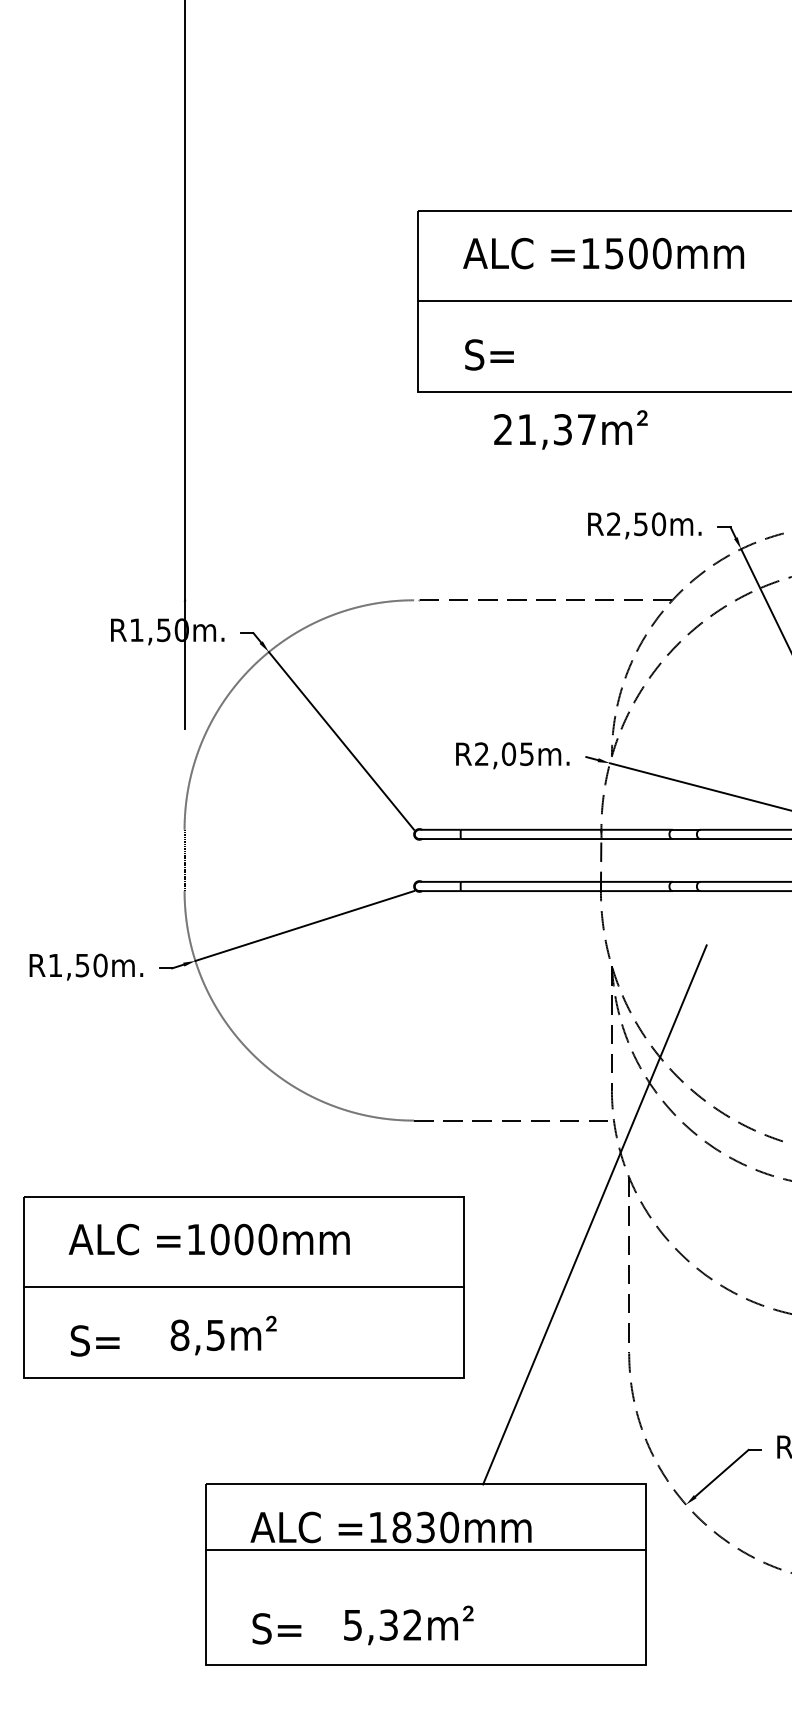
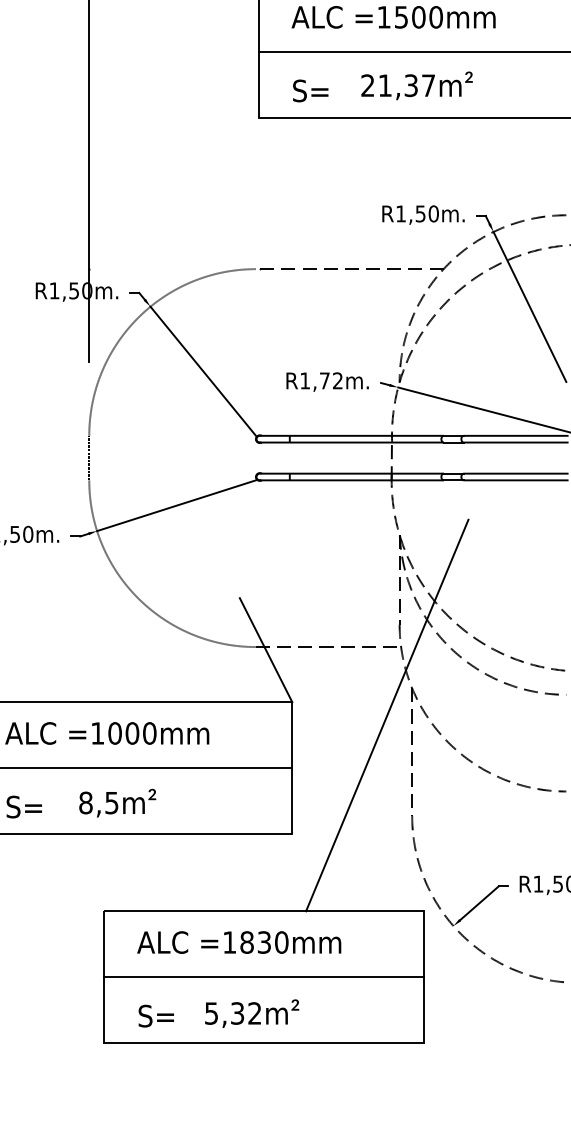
text: (570, 429) -> (416, 85), moved
text: (613, 523) -> (400, 213), R2,50m. -> R1,50m.
text: (504, 754) -> (321, 381), R2,05m. -> R1,72m.
line: (427, 1124) -> (265, 649), added
line: (425, 1549) -> (264, 976), moved

